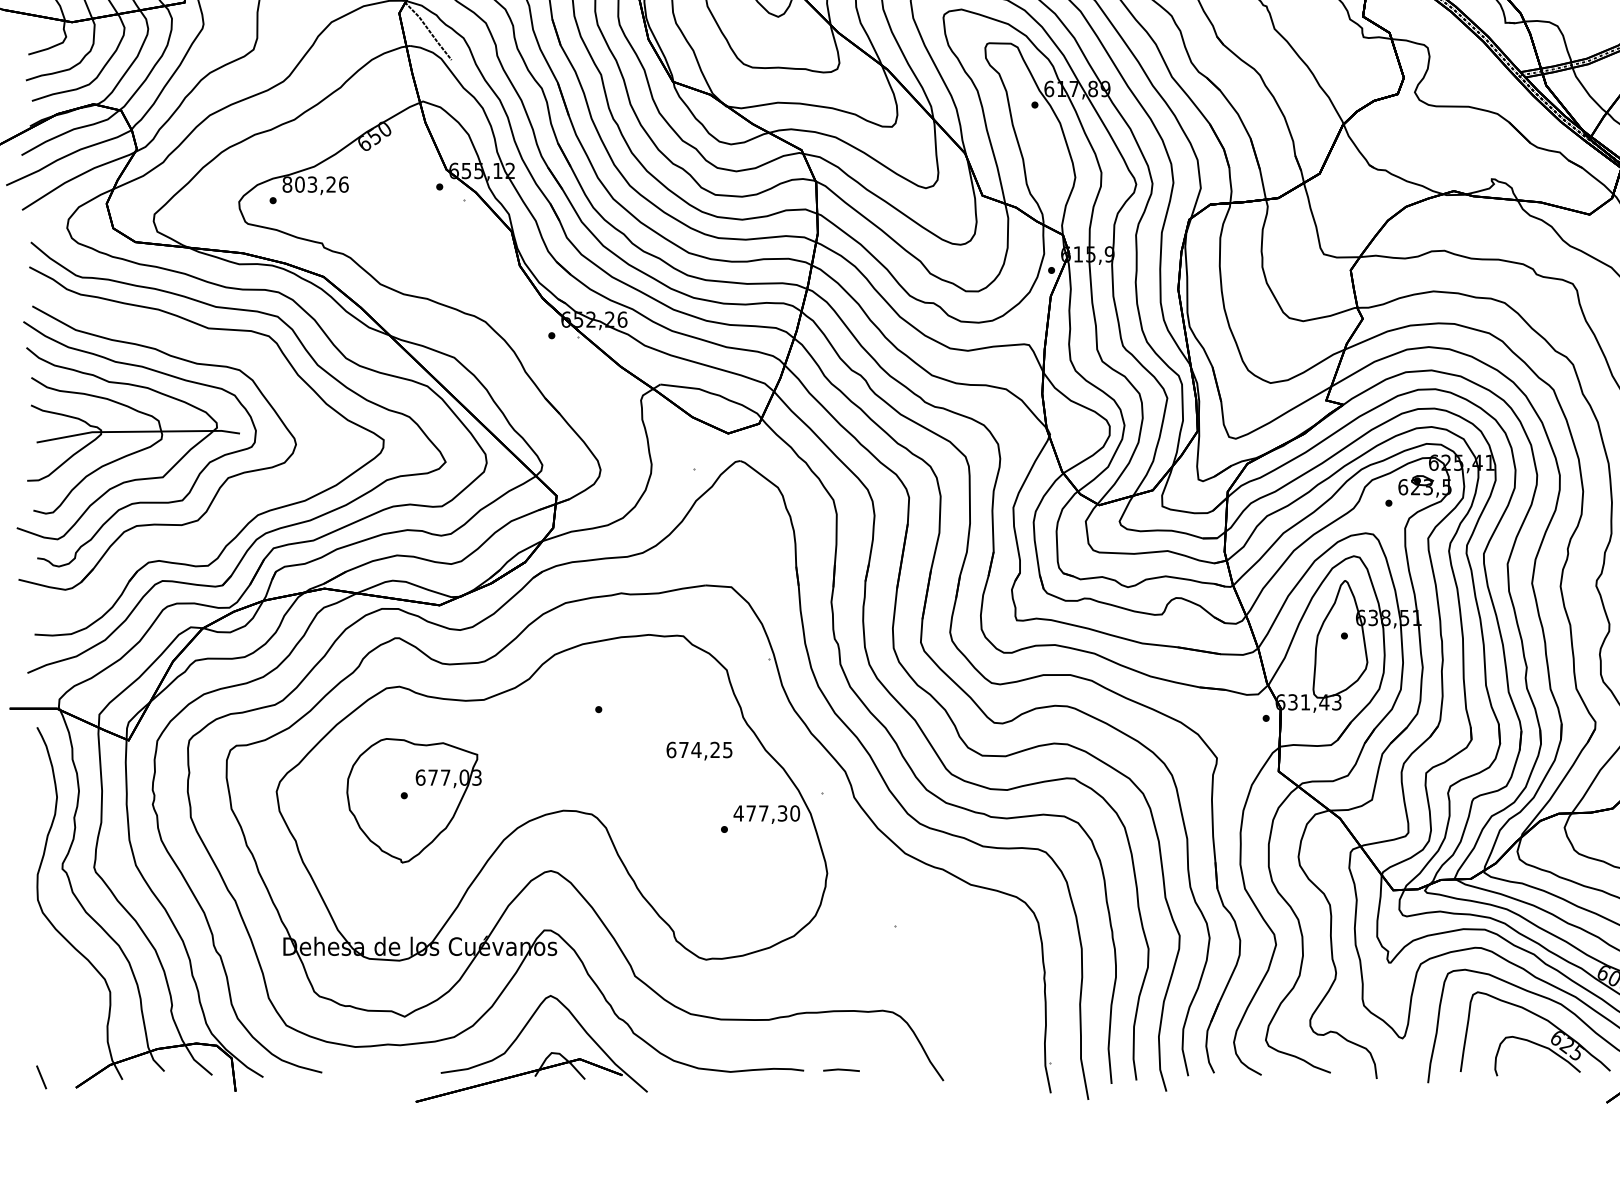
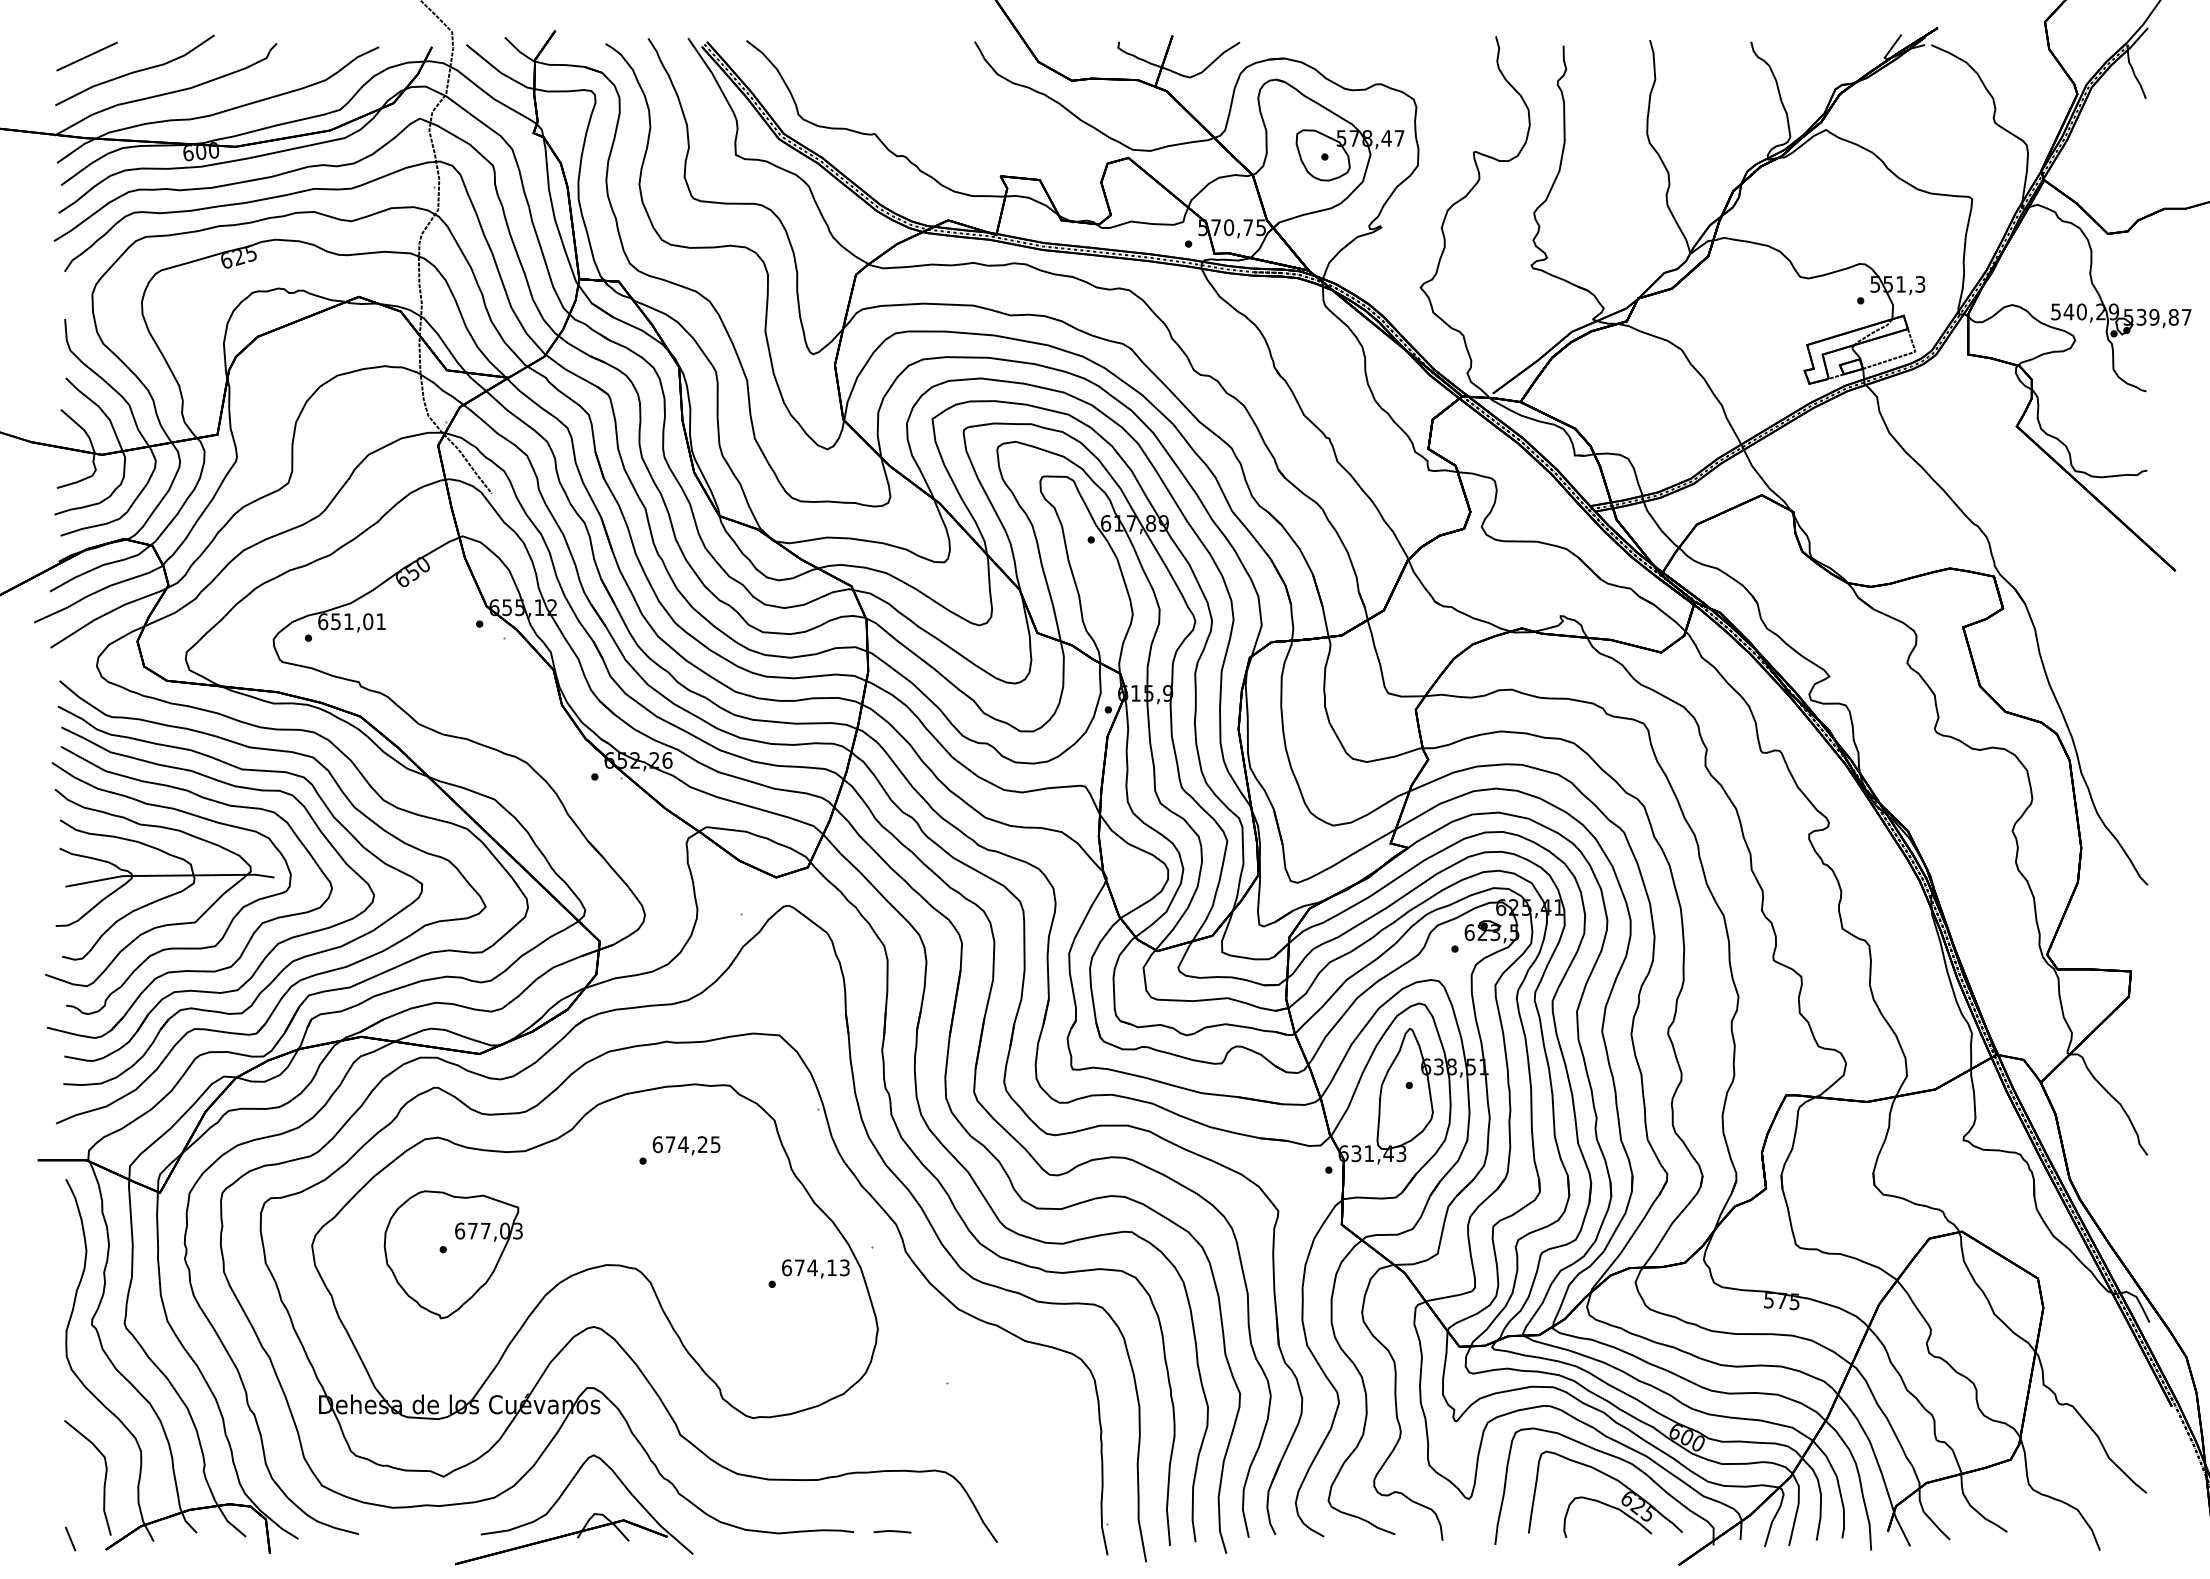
text: (315, 184) -> (352, 621), 803,26 -> 651,01
part: (238, 502) -> (272, 948), added
text: (699, 750) -> (686, 1145), moved
text: (766, 813) -> (815, 1267), 477,30 -> 674,13
curve: (74, 1017) -> (104, 1477), added

